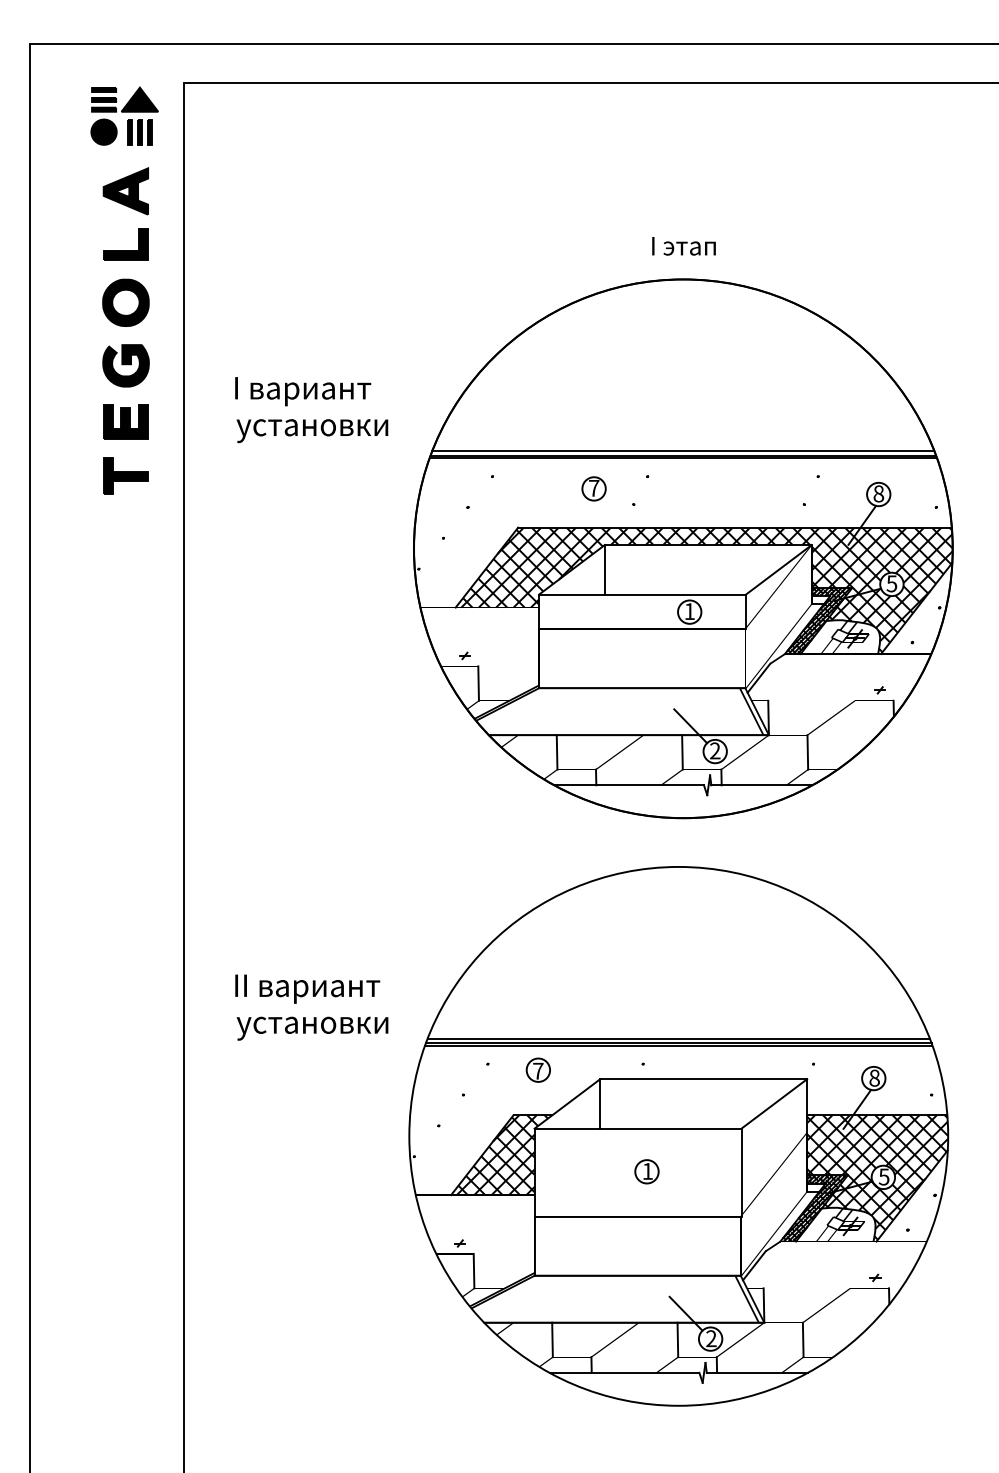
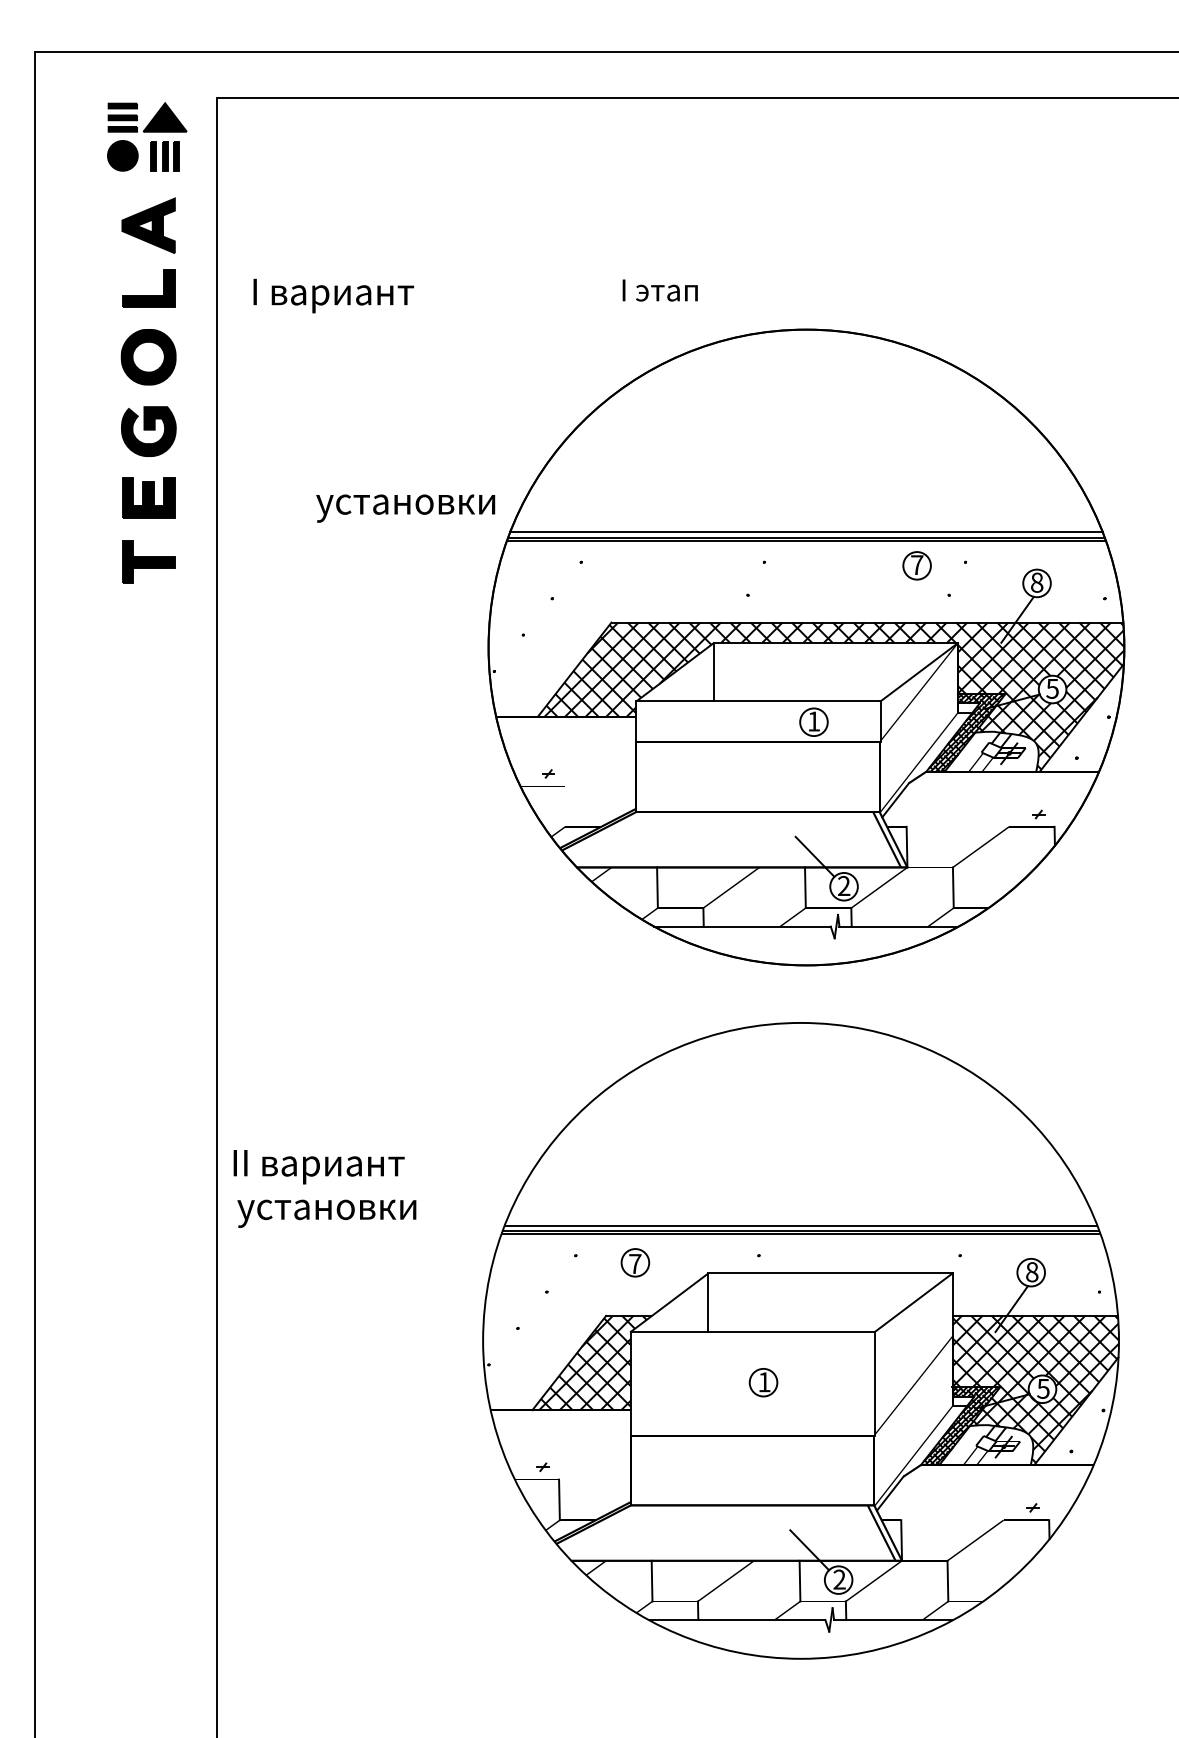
text: (683, 246) -> (659, 290), moved
text: (302, 391) -> (333, 295), moved
text: (312, 431) -> (405, 508), moved
part: (593, 488) -> (916, 565), moved
line: (478, 683) -> (564, 806), removed
text: (307, 989) -> (318, 1167), moved
text: (312, 1028) -> (326, 1213), moved

